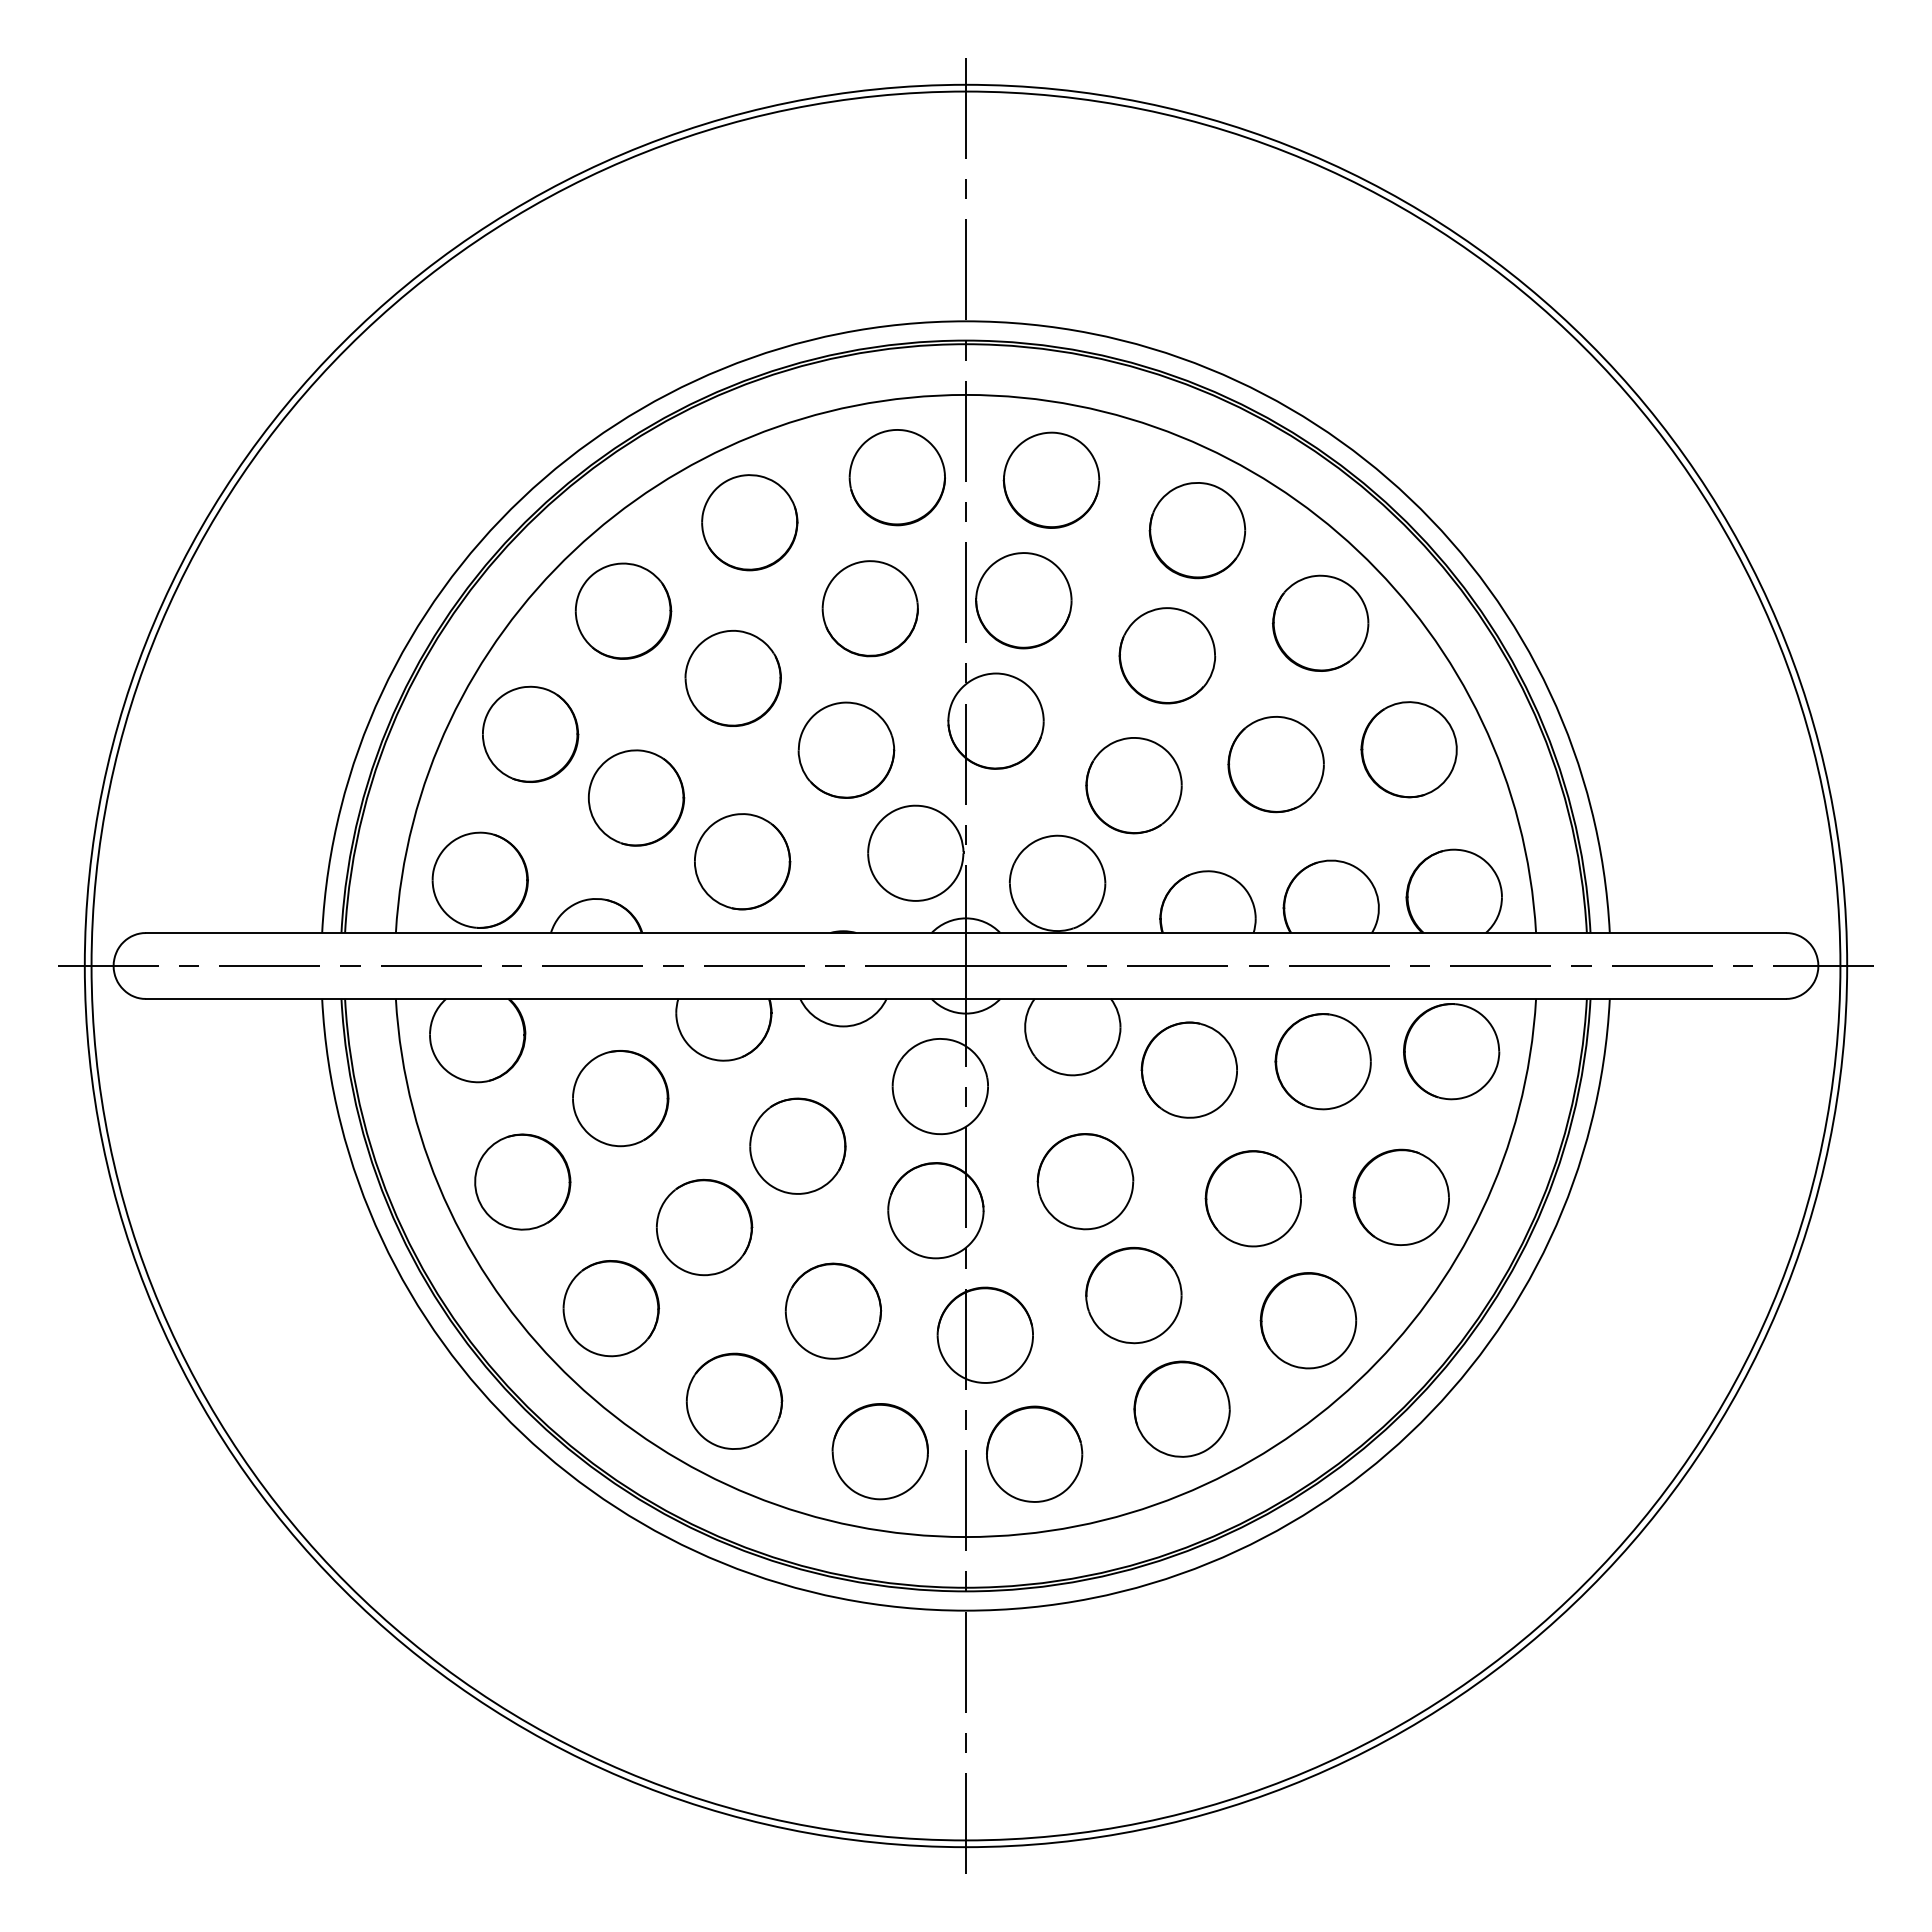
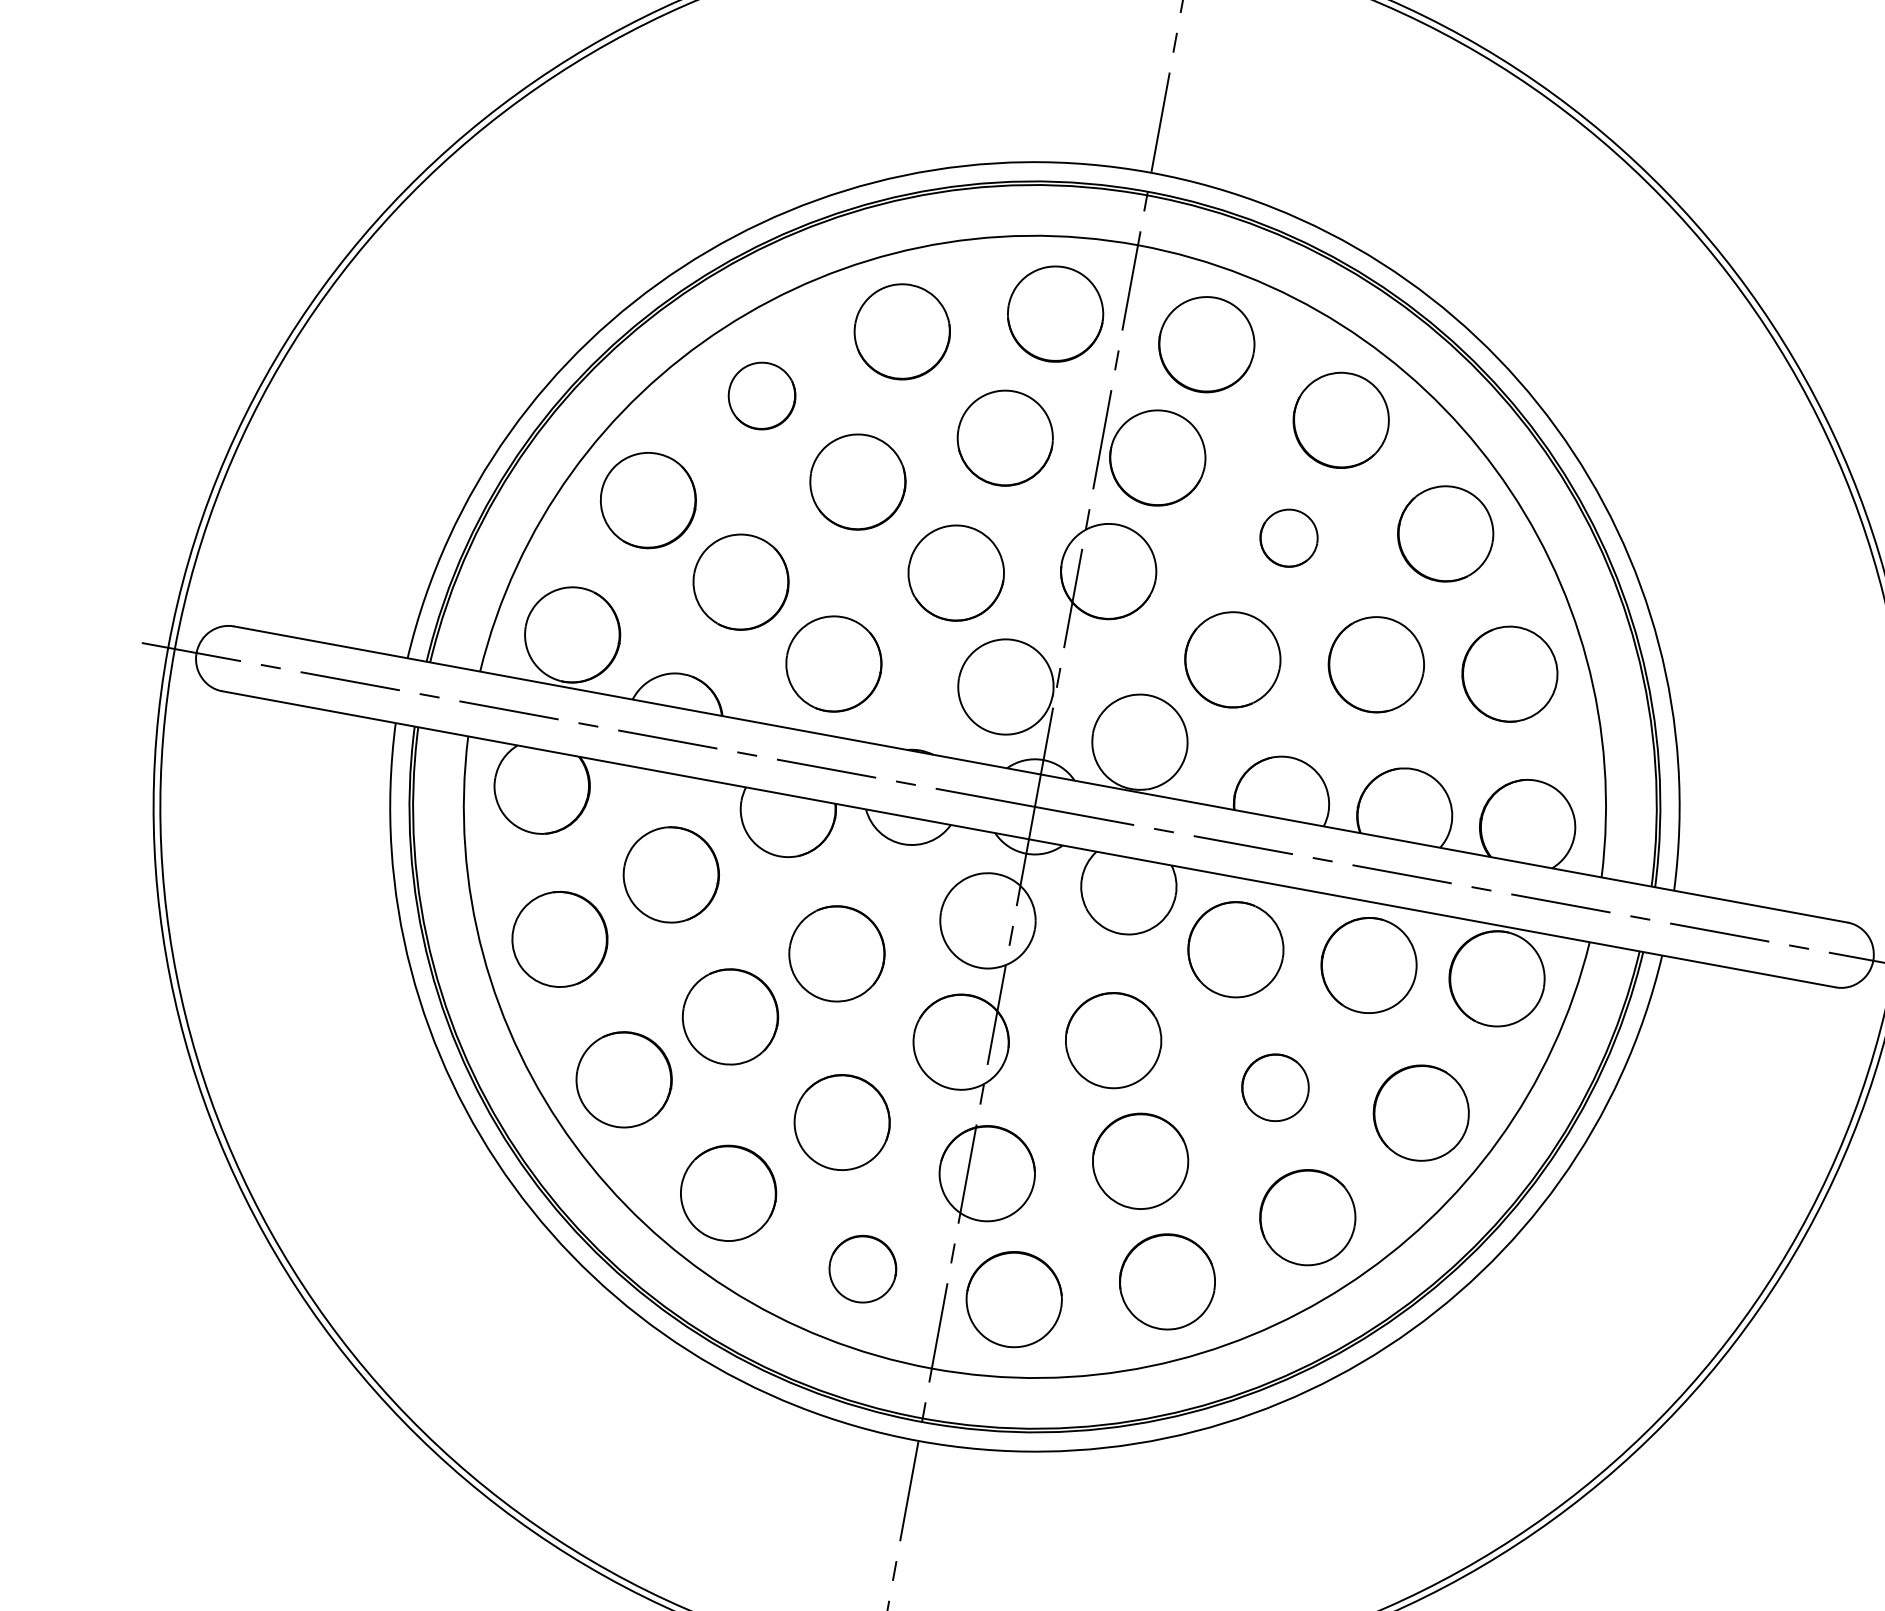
part: (623, 610) -> (762, 395), size x0.7
part: (1167, 655) -> (1289, 537), size x0.6
part: (1252, 1198) -> (1274, 1087), size x0.7
part: (879, 1451) -> (862, 1268), size x0.7

